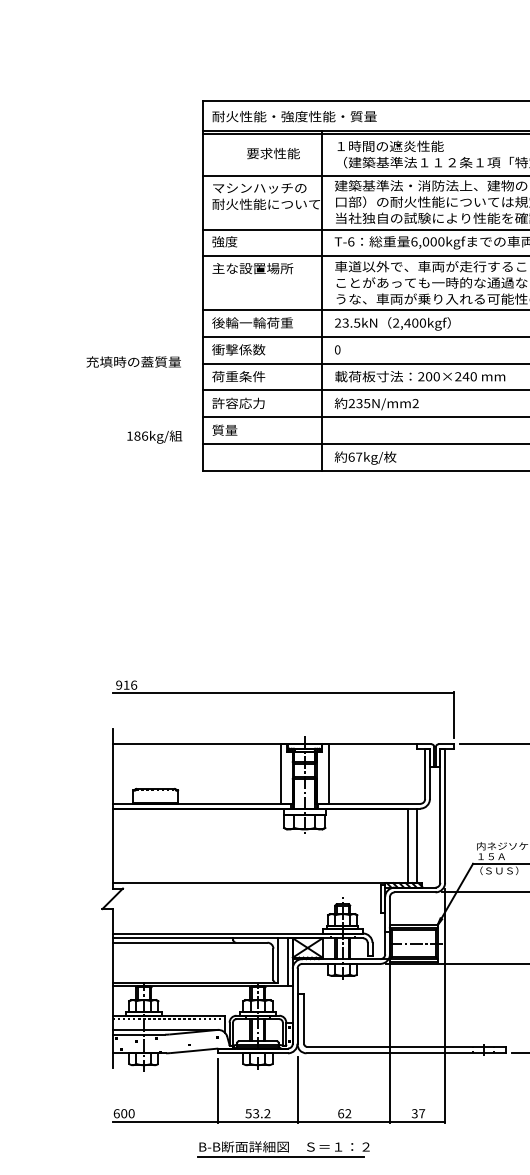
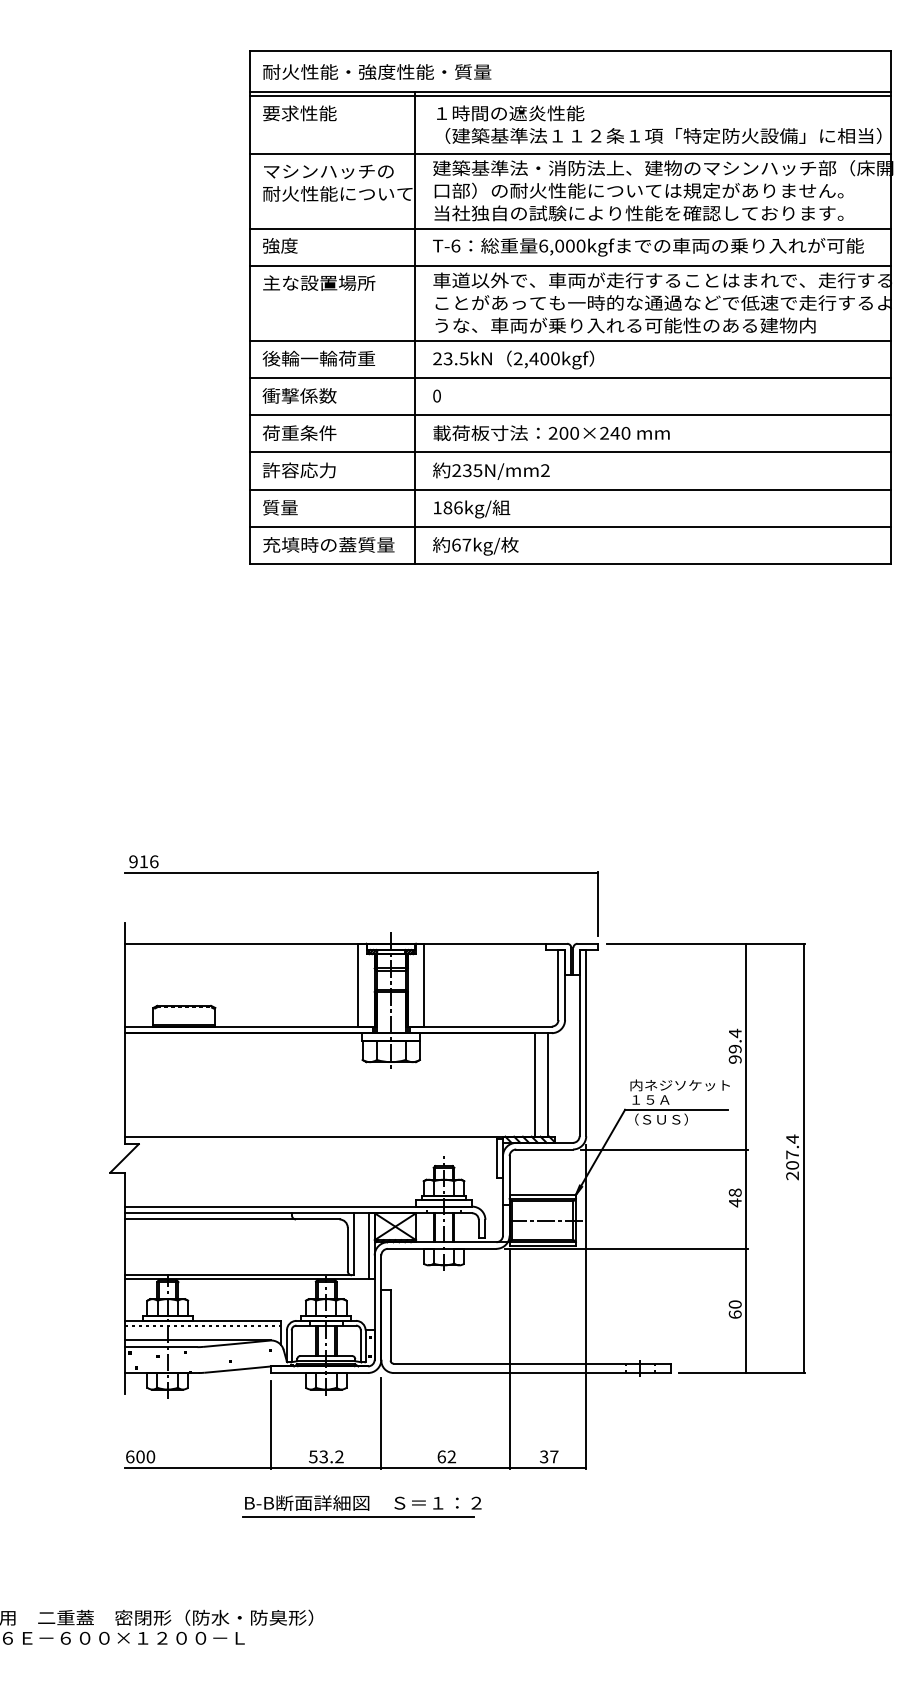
text: (273, 153) -> (299, 113), moved
text: (133, 361) -> (328, 544), moved
text: (155, 437) -> (472, 509), moved

